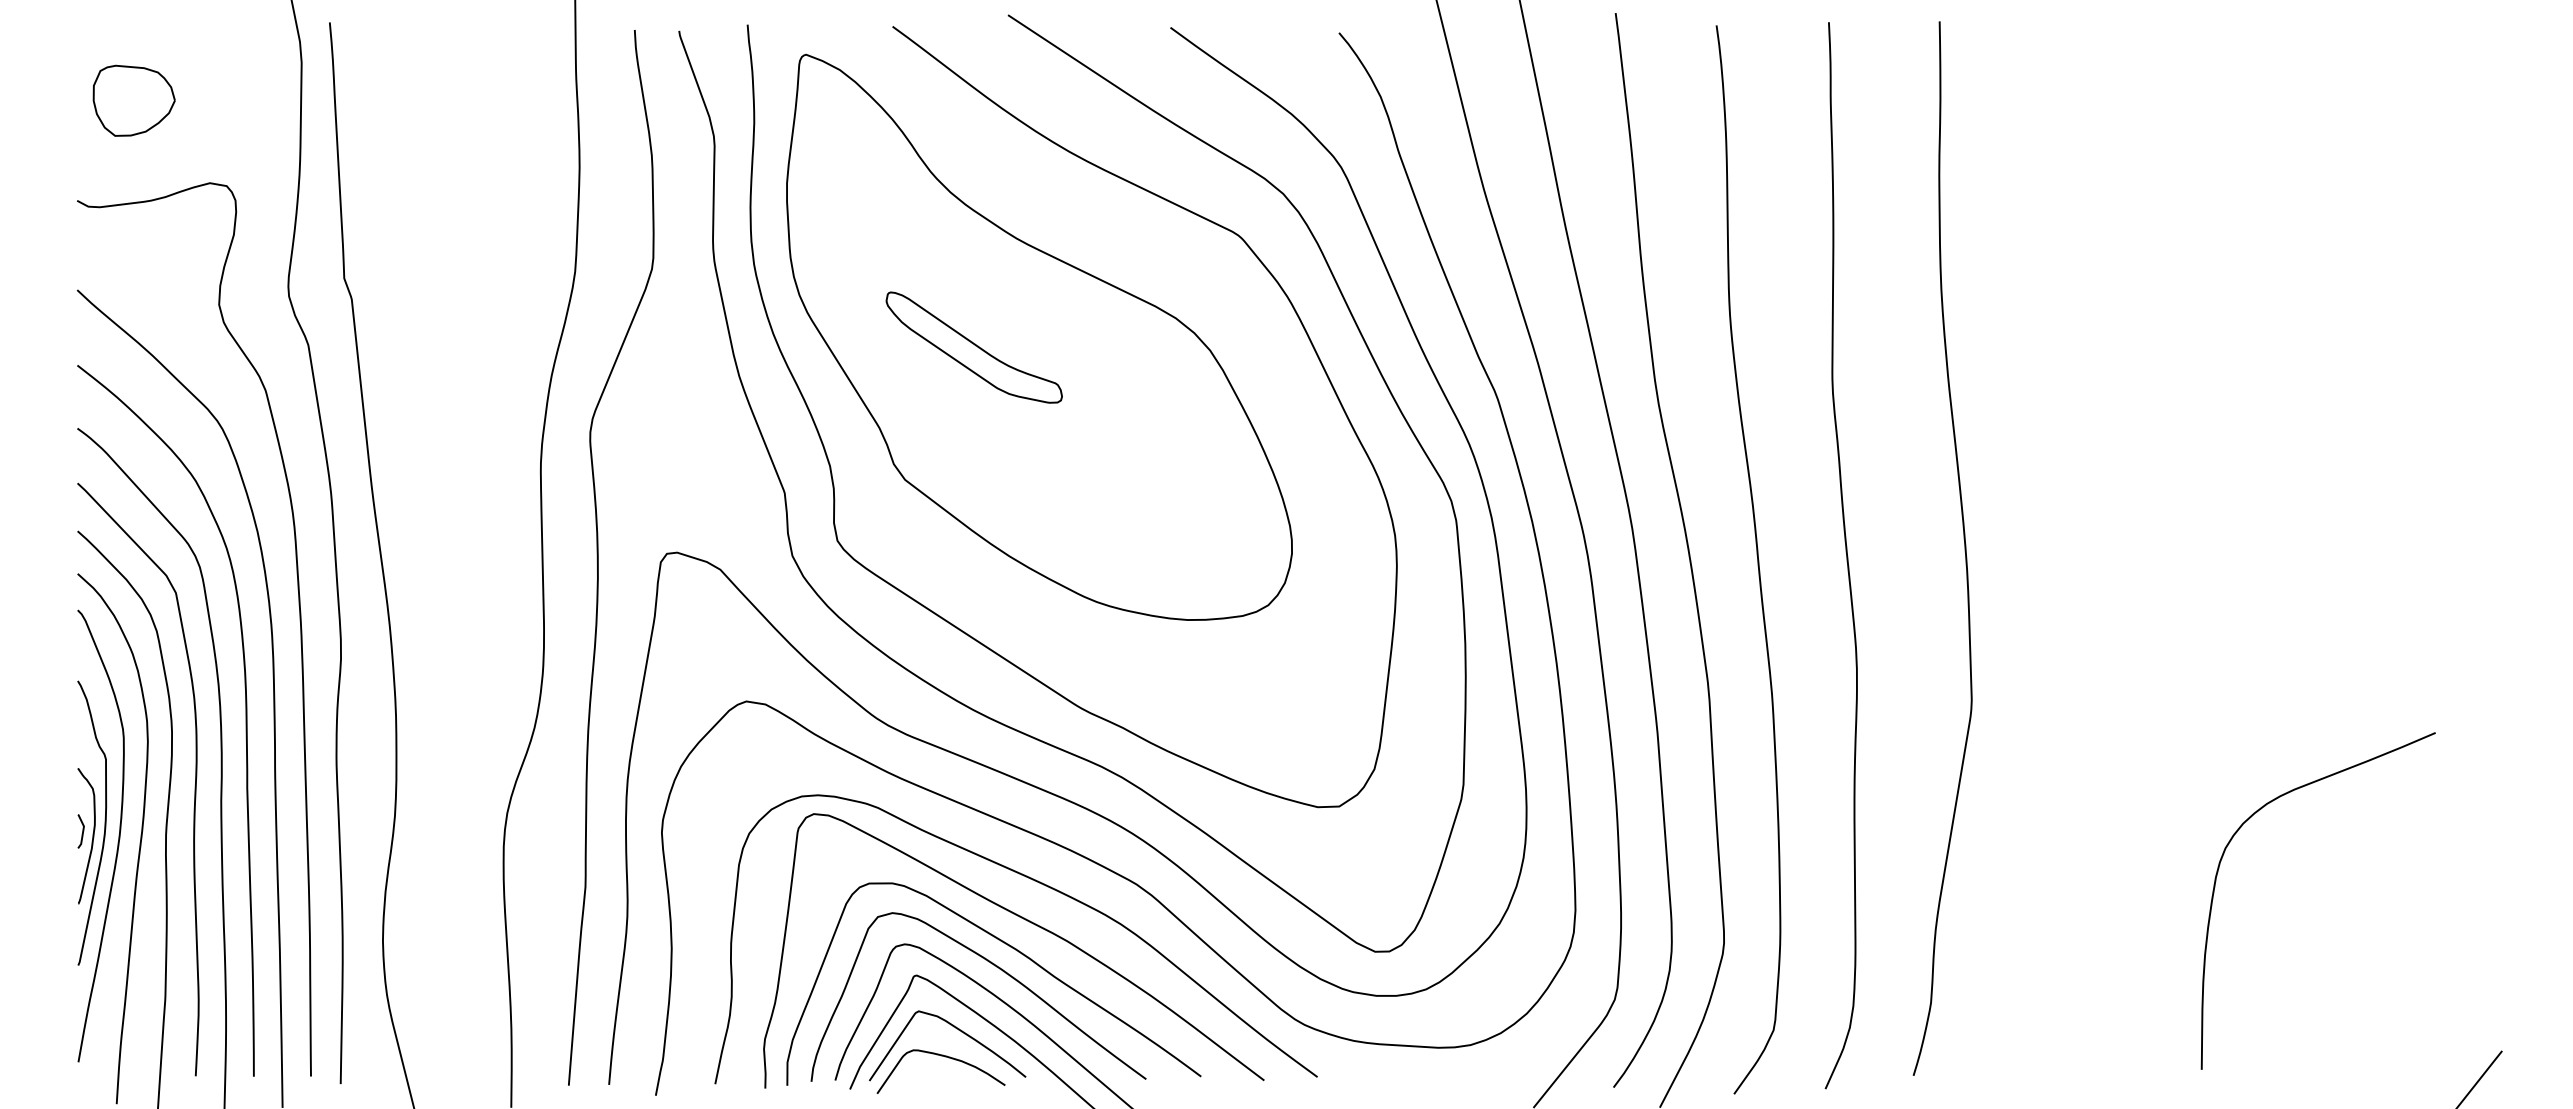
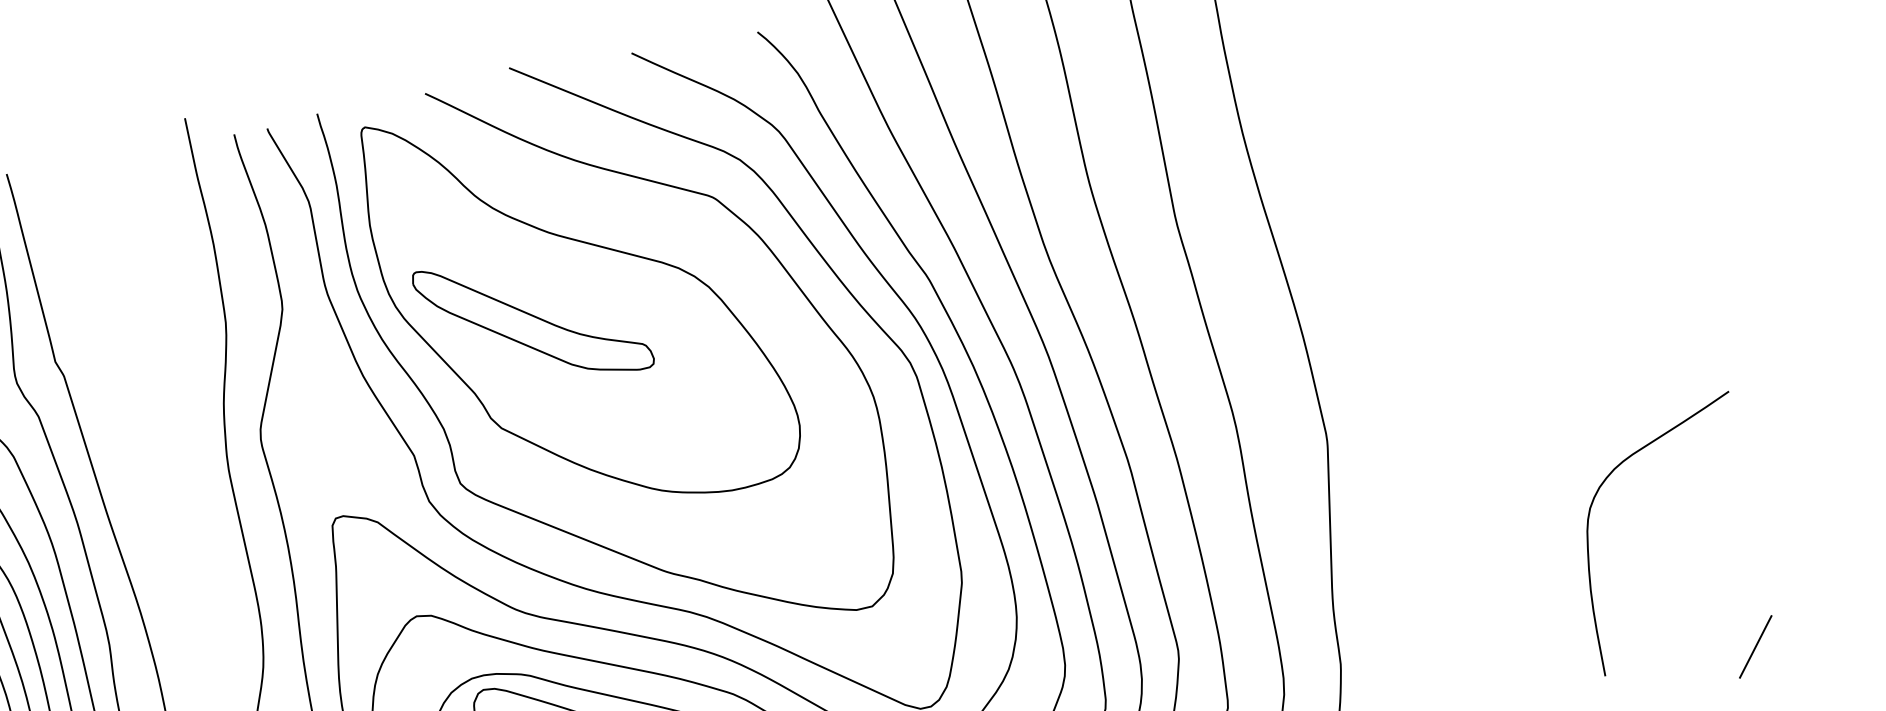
part: (974, 347) -> (533, 319), size x1.67
curve: (2216, 881) -> (1588, 534), moved

